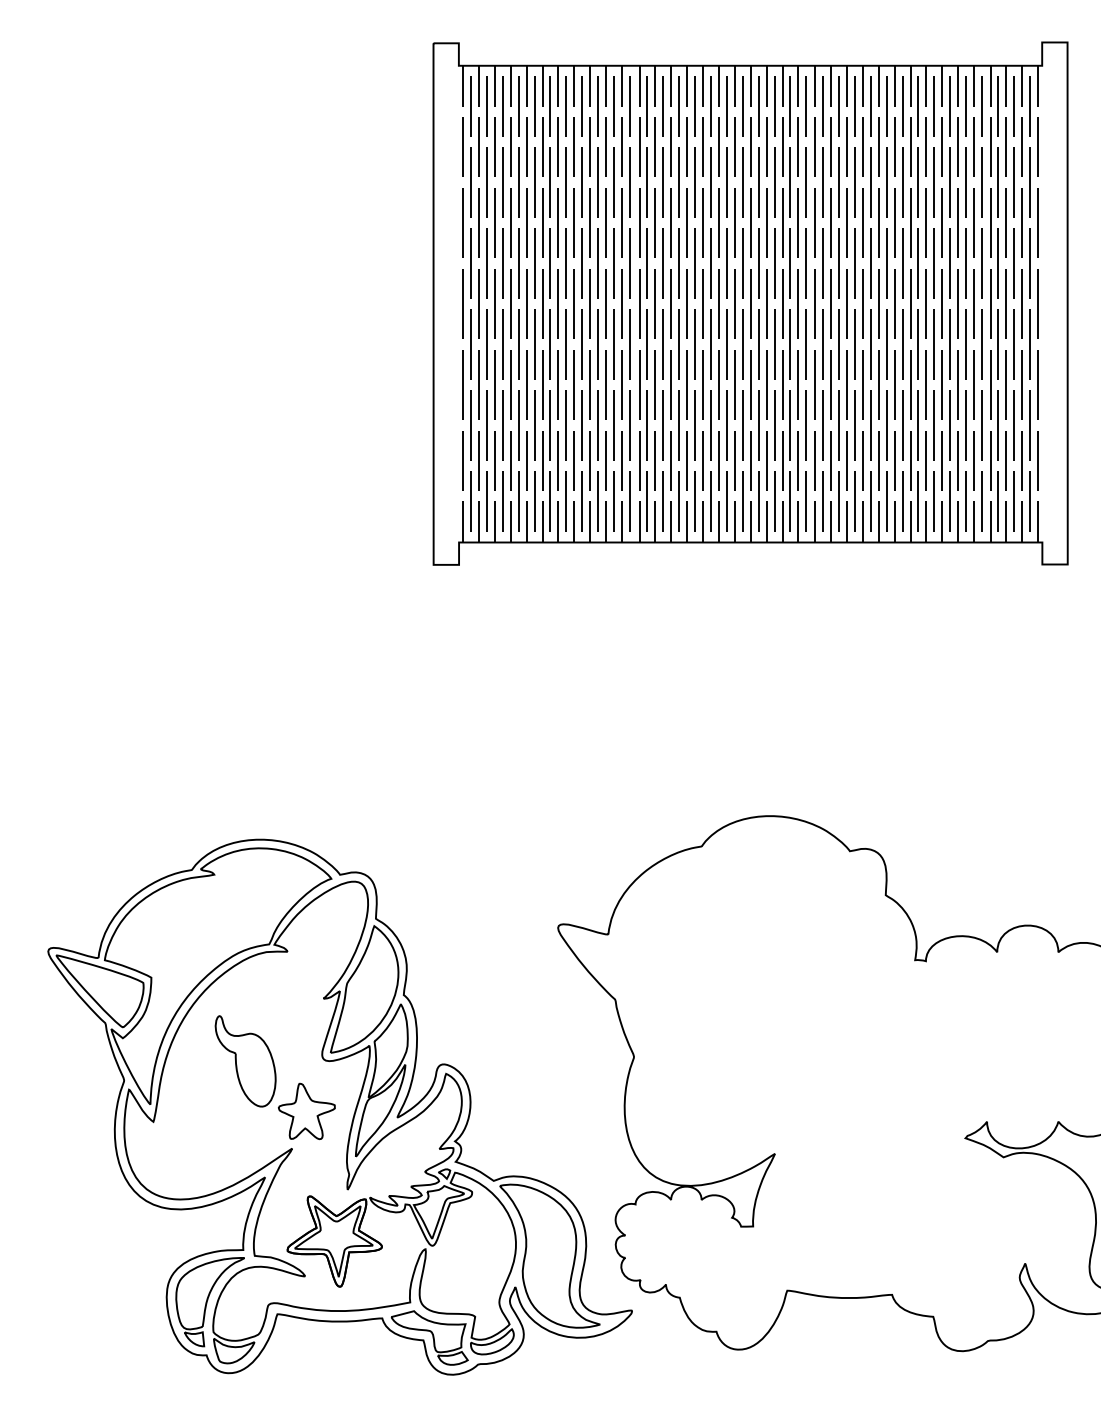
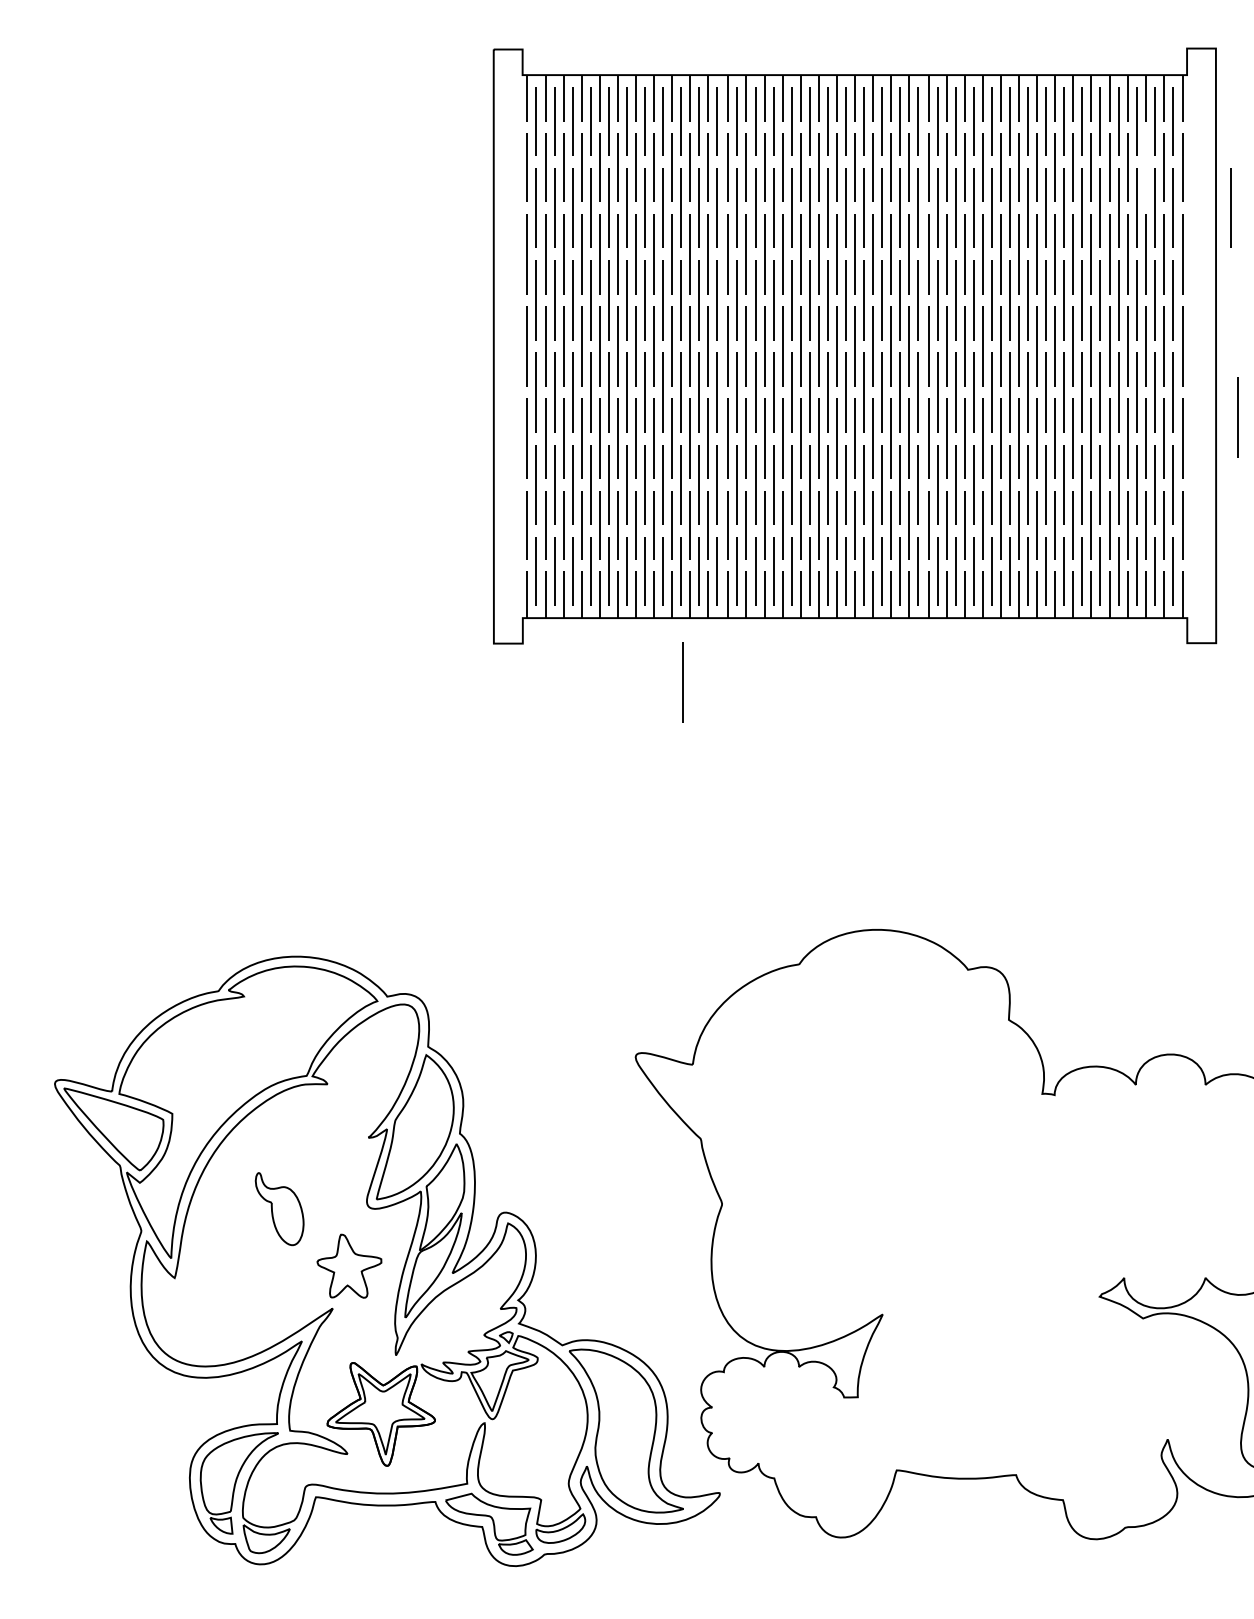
line: (1005, 146) -> (1145, 167), removed
line: (1080, 182) -> (1230, 207), added
line: (1086, 366) -> (1237, 417), added
line: (599, 599) -> (682, 682), added
part: (245, 1060) -> (279, 1208), size x0.7

